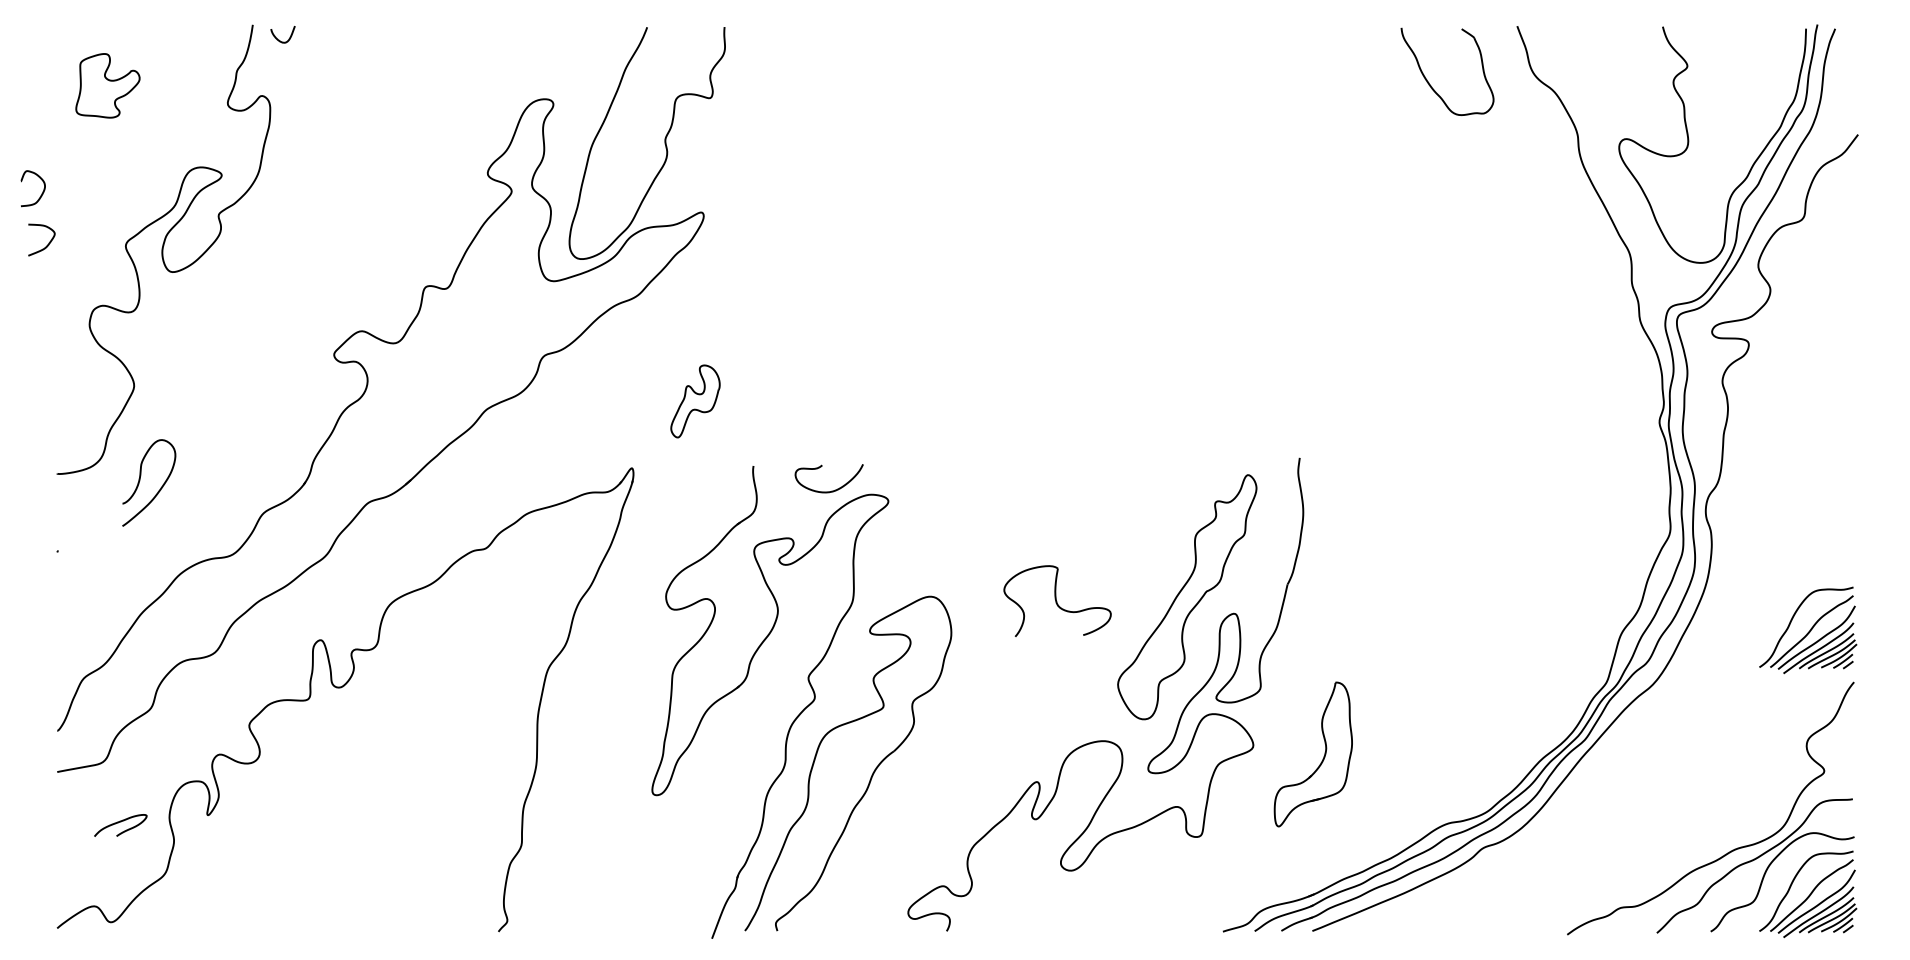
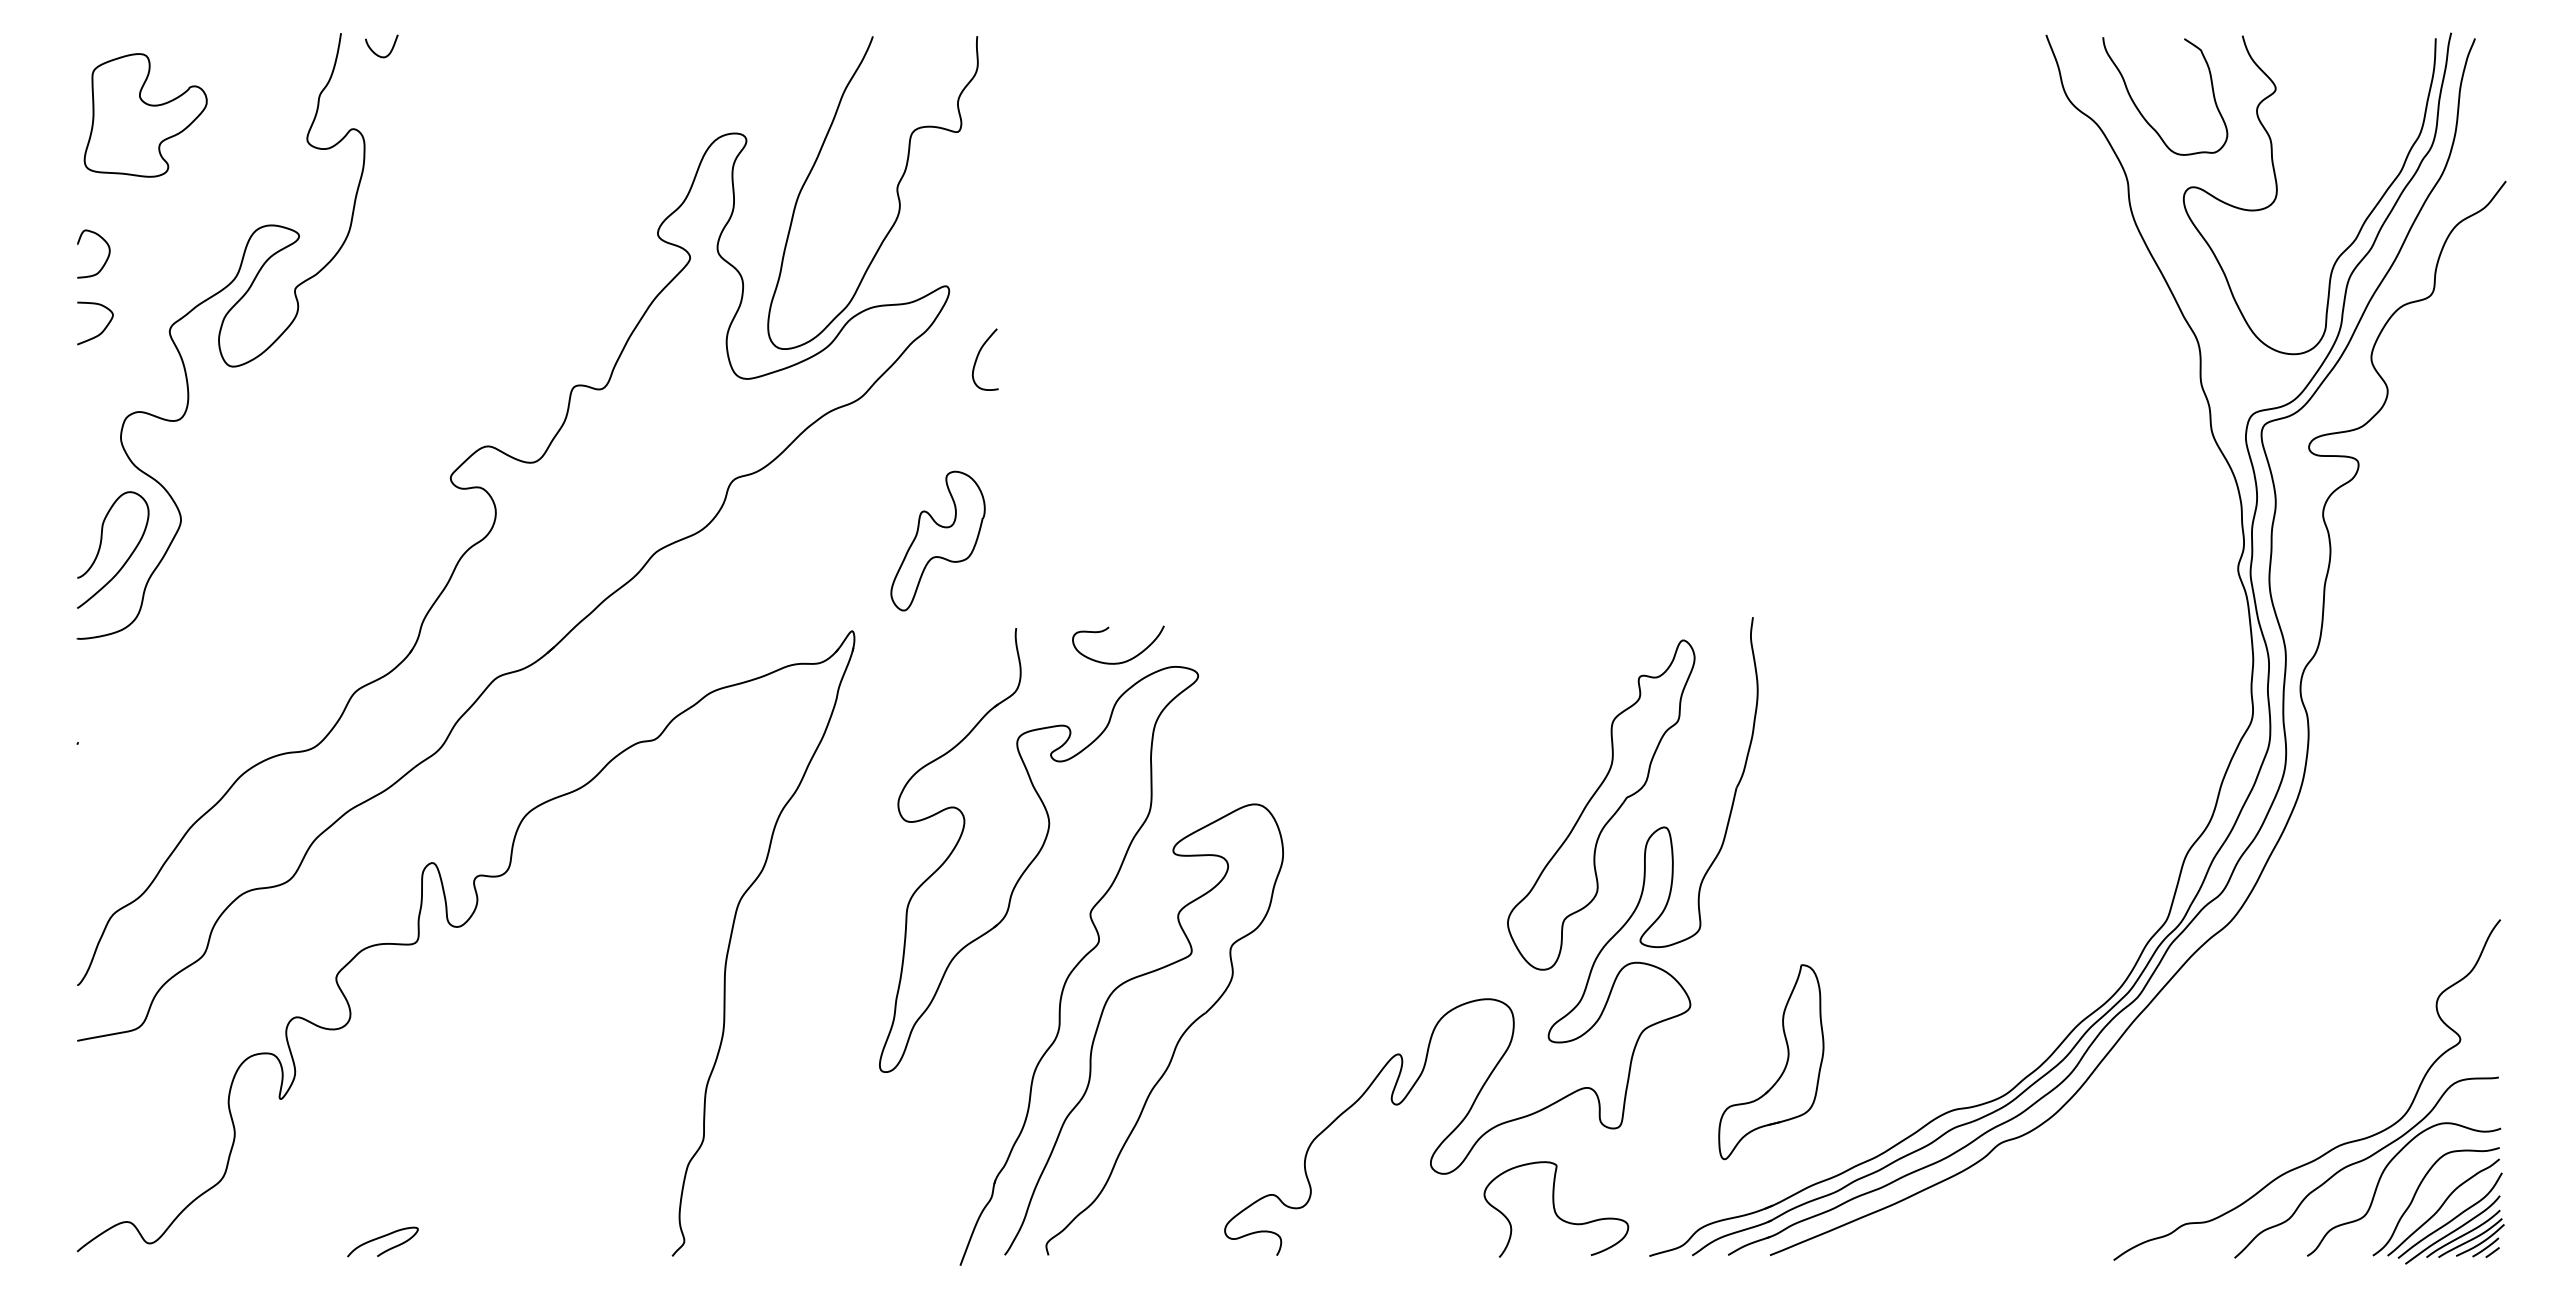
part: (1429, 83) -> (2141, 112), moved
part: (107, 85) -> (145, 115), size x1.43
curve: (41, 193) -> (105, 260), moved
curve: (48, 243) -> (104, 327), moved
curve: (725, 265) -> (978, 357), added
part: (695, 401) -> (937, 540), size x1.43
curve: (140, 479) -> (101, 545), moved
part: (1057, 601) -> (1556, 1209), moved
part: (1808, 630) -> (2438, 849), removed
part: (1322, 759) -> (1783, 1069), moved
curve: (118, 822) -> (380, 1238), moved

